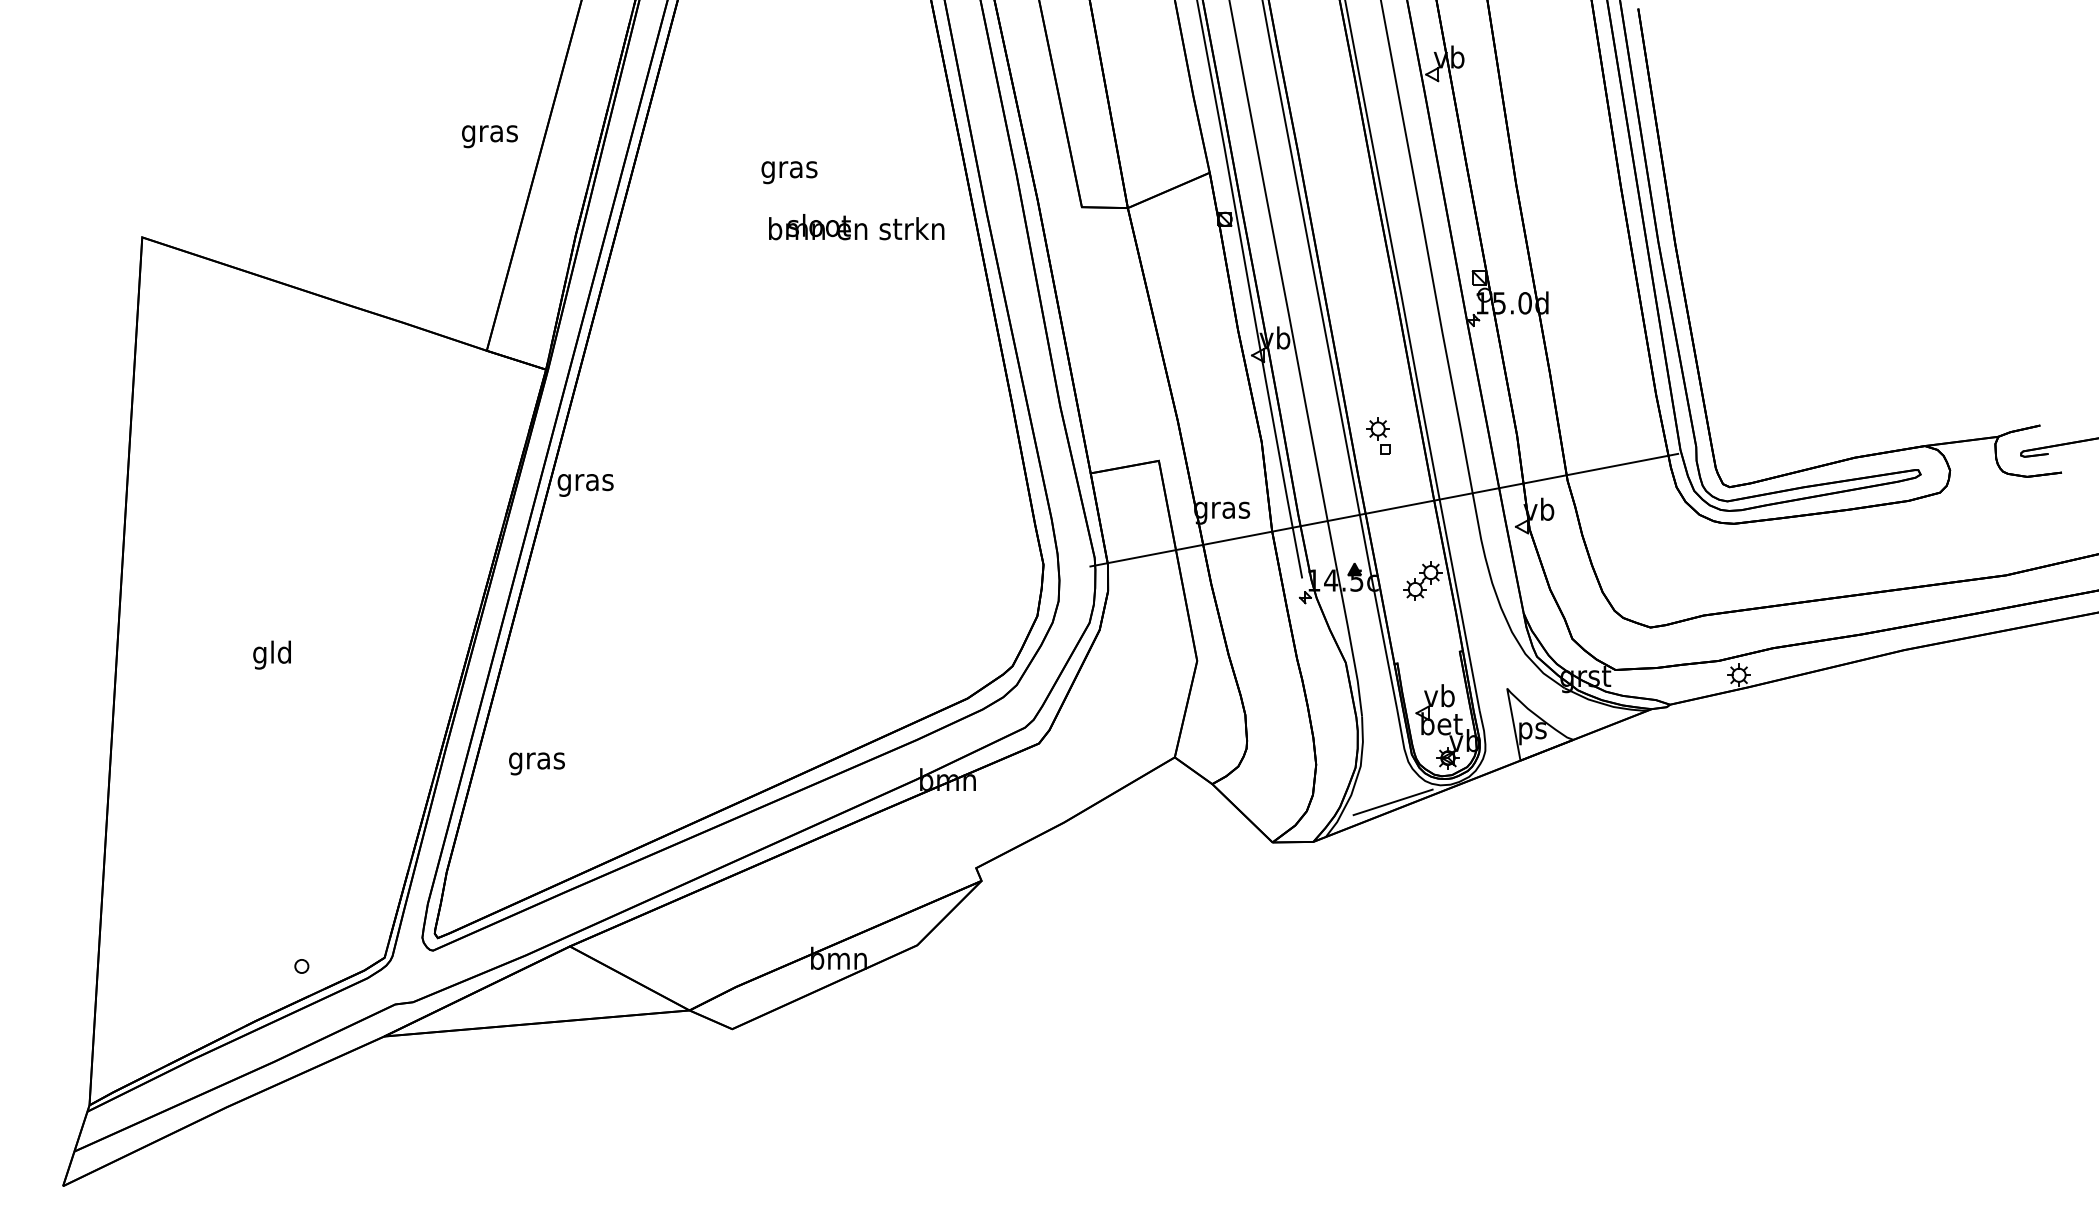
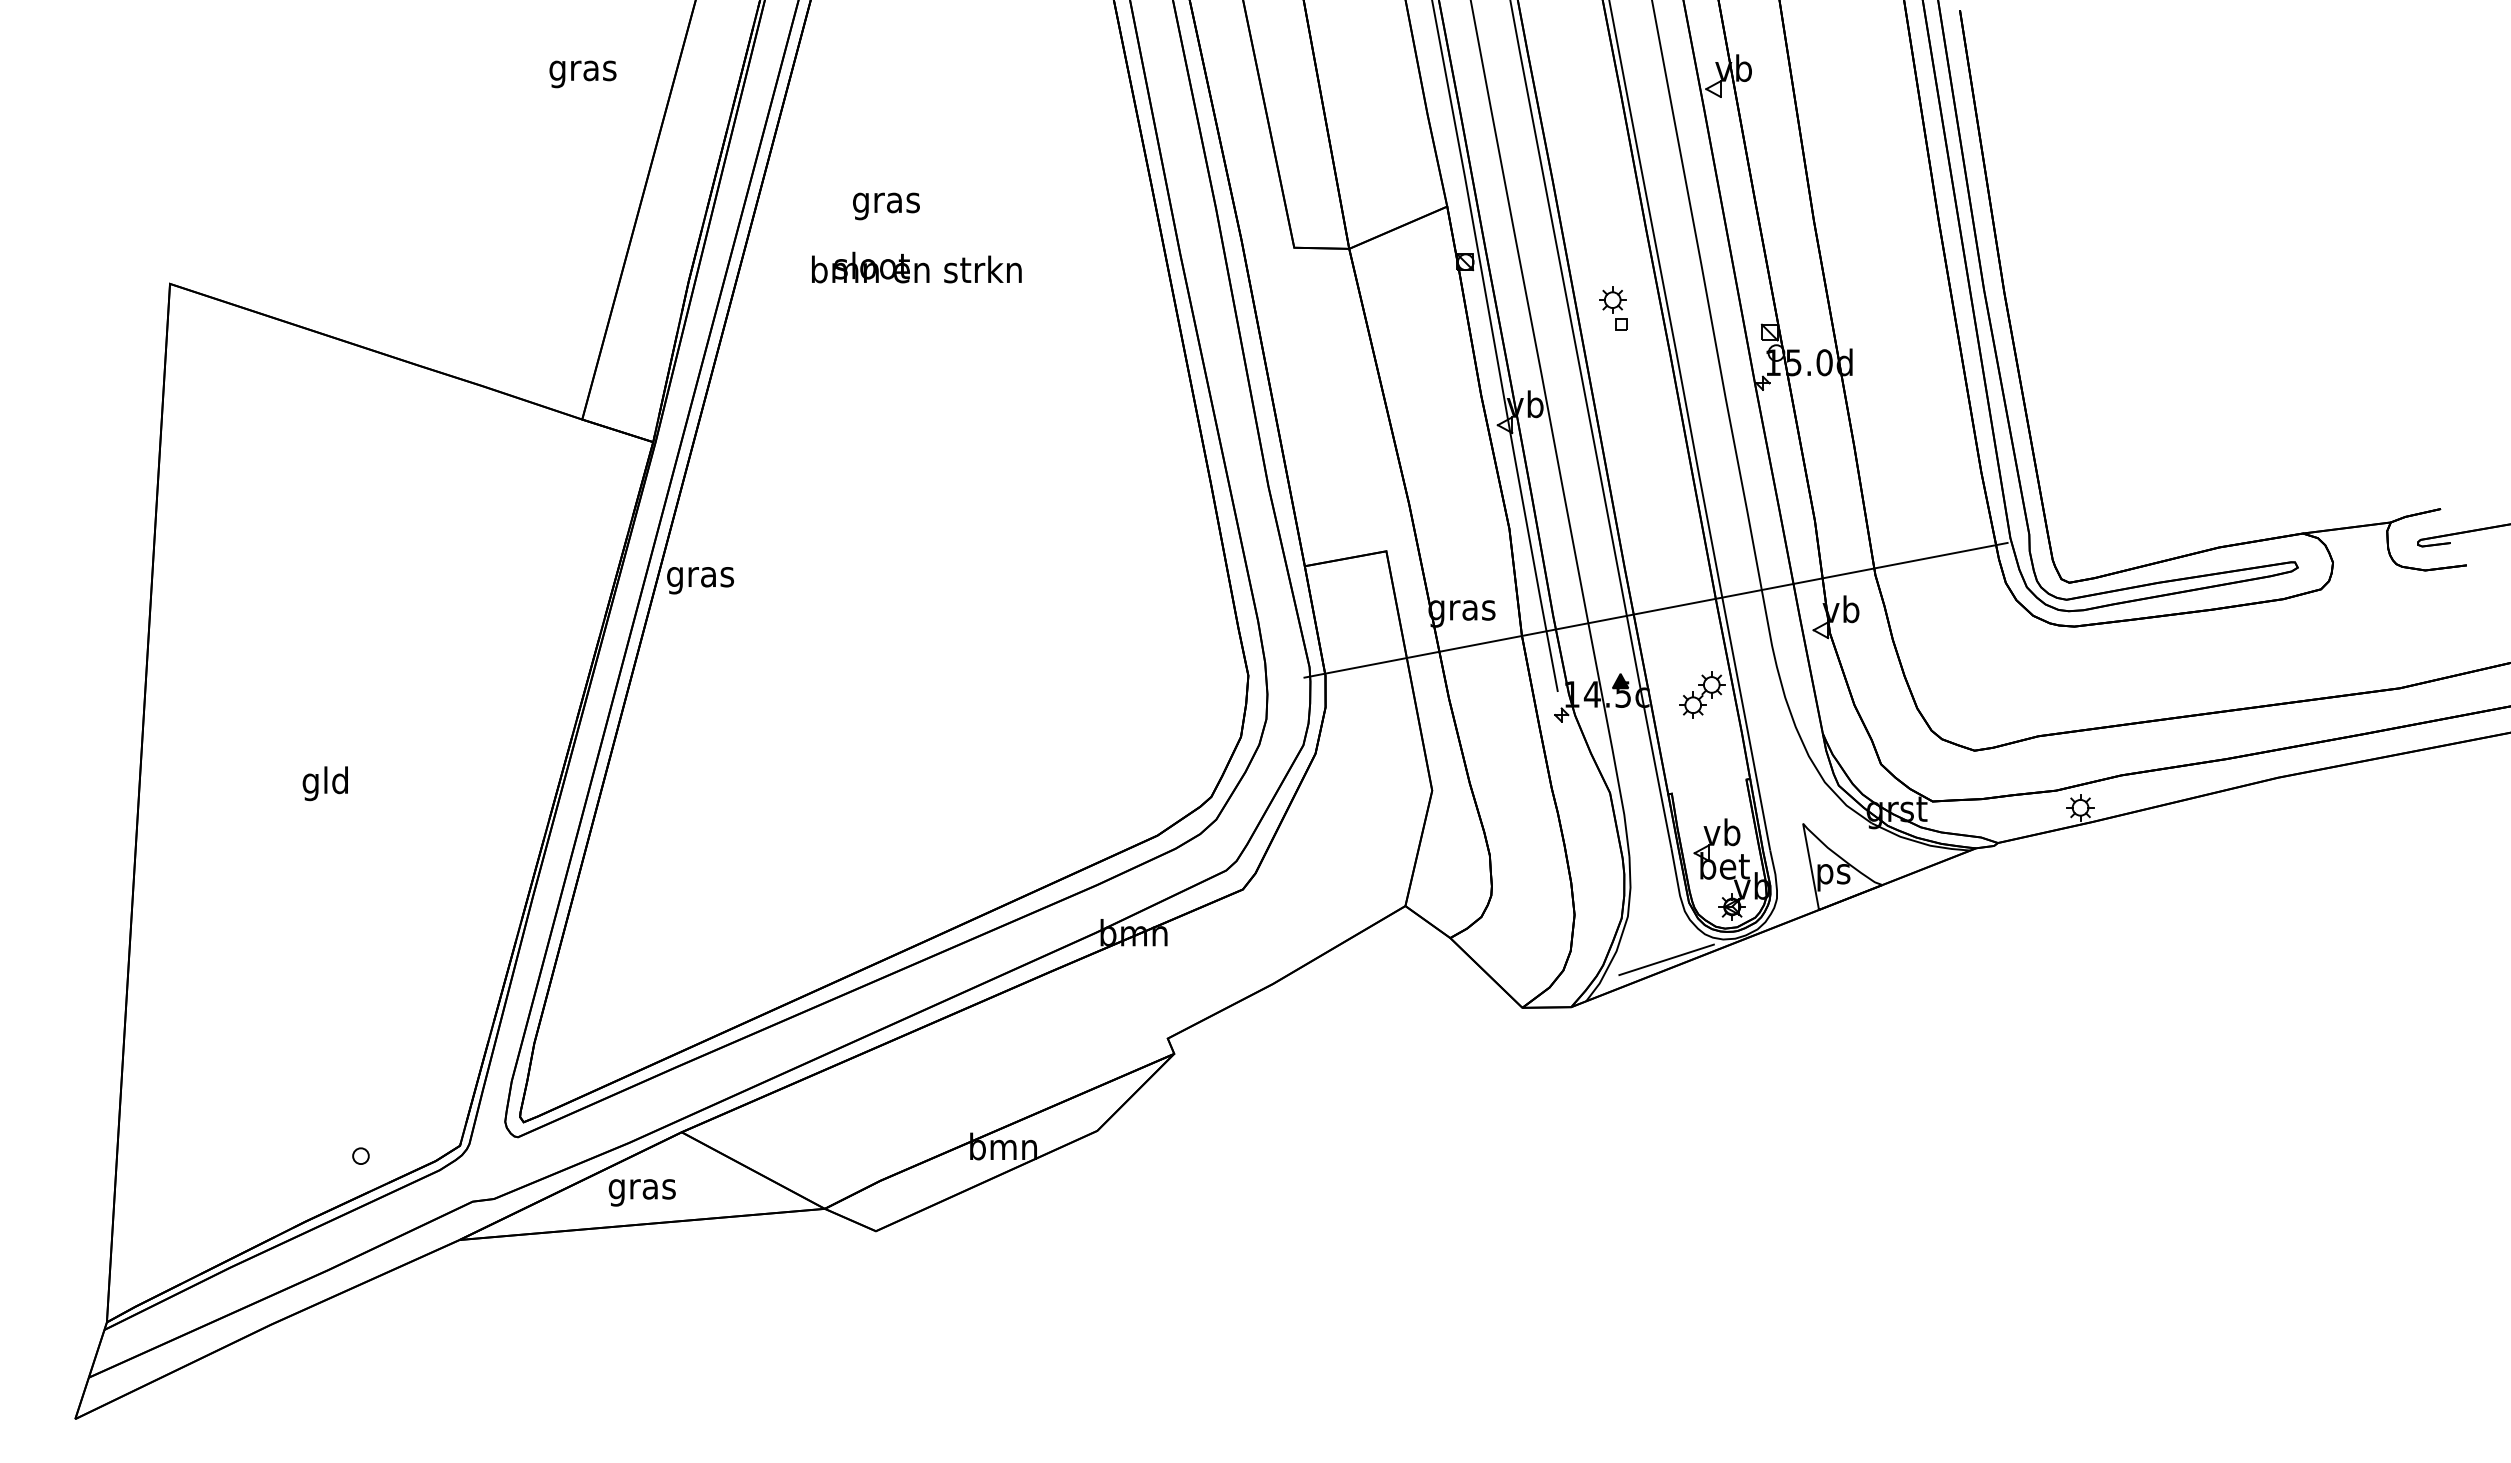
text: (489, 136) -> (582, 74), moved
text: (789, 172) -> (886, 206), moved
text: (856, 227) -> (916, 267), moved
part: (1378, 435) -> (1613, 308), moved
text: (536, 763) -> (641, 1192), moved

